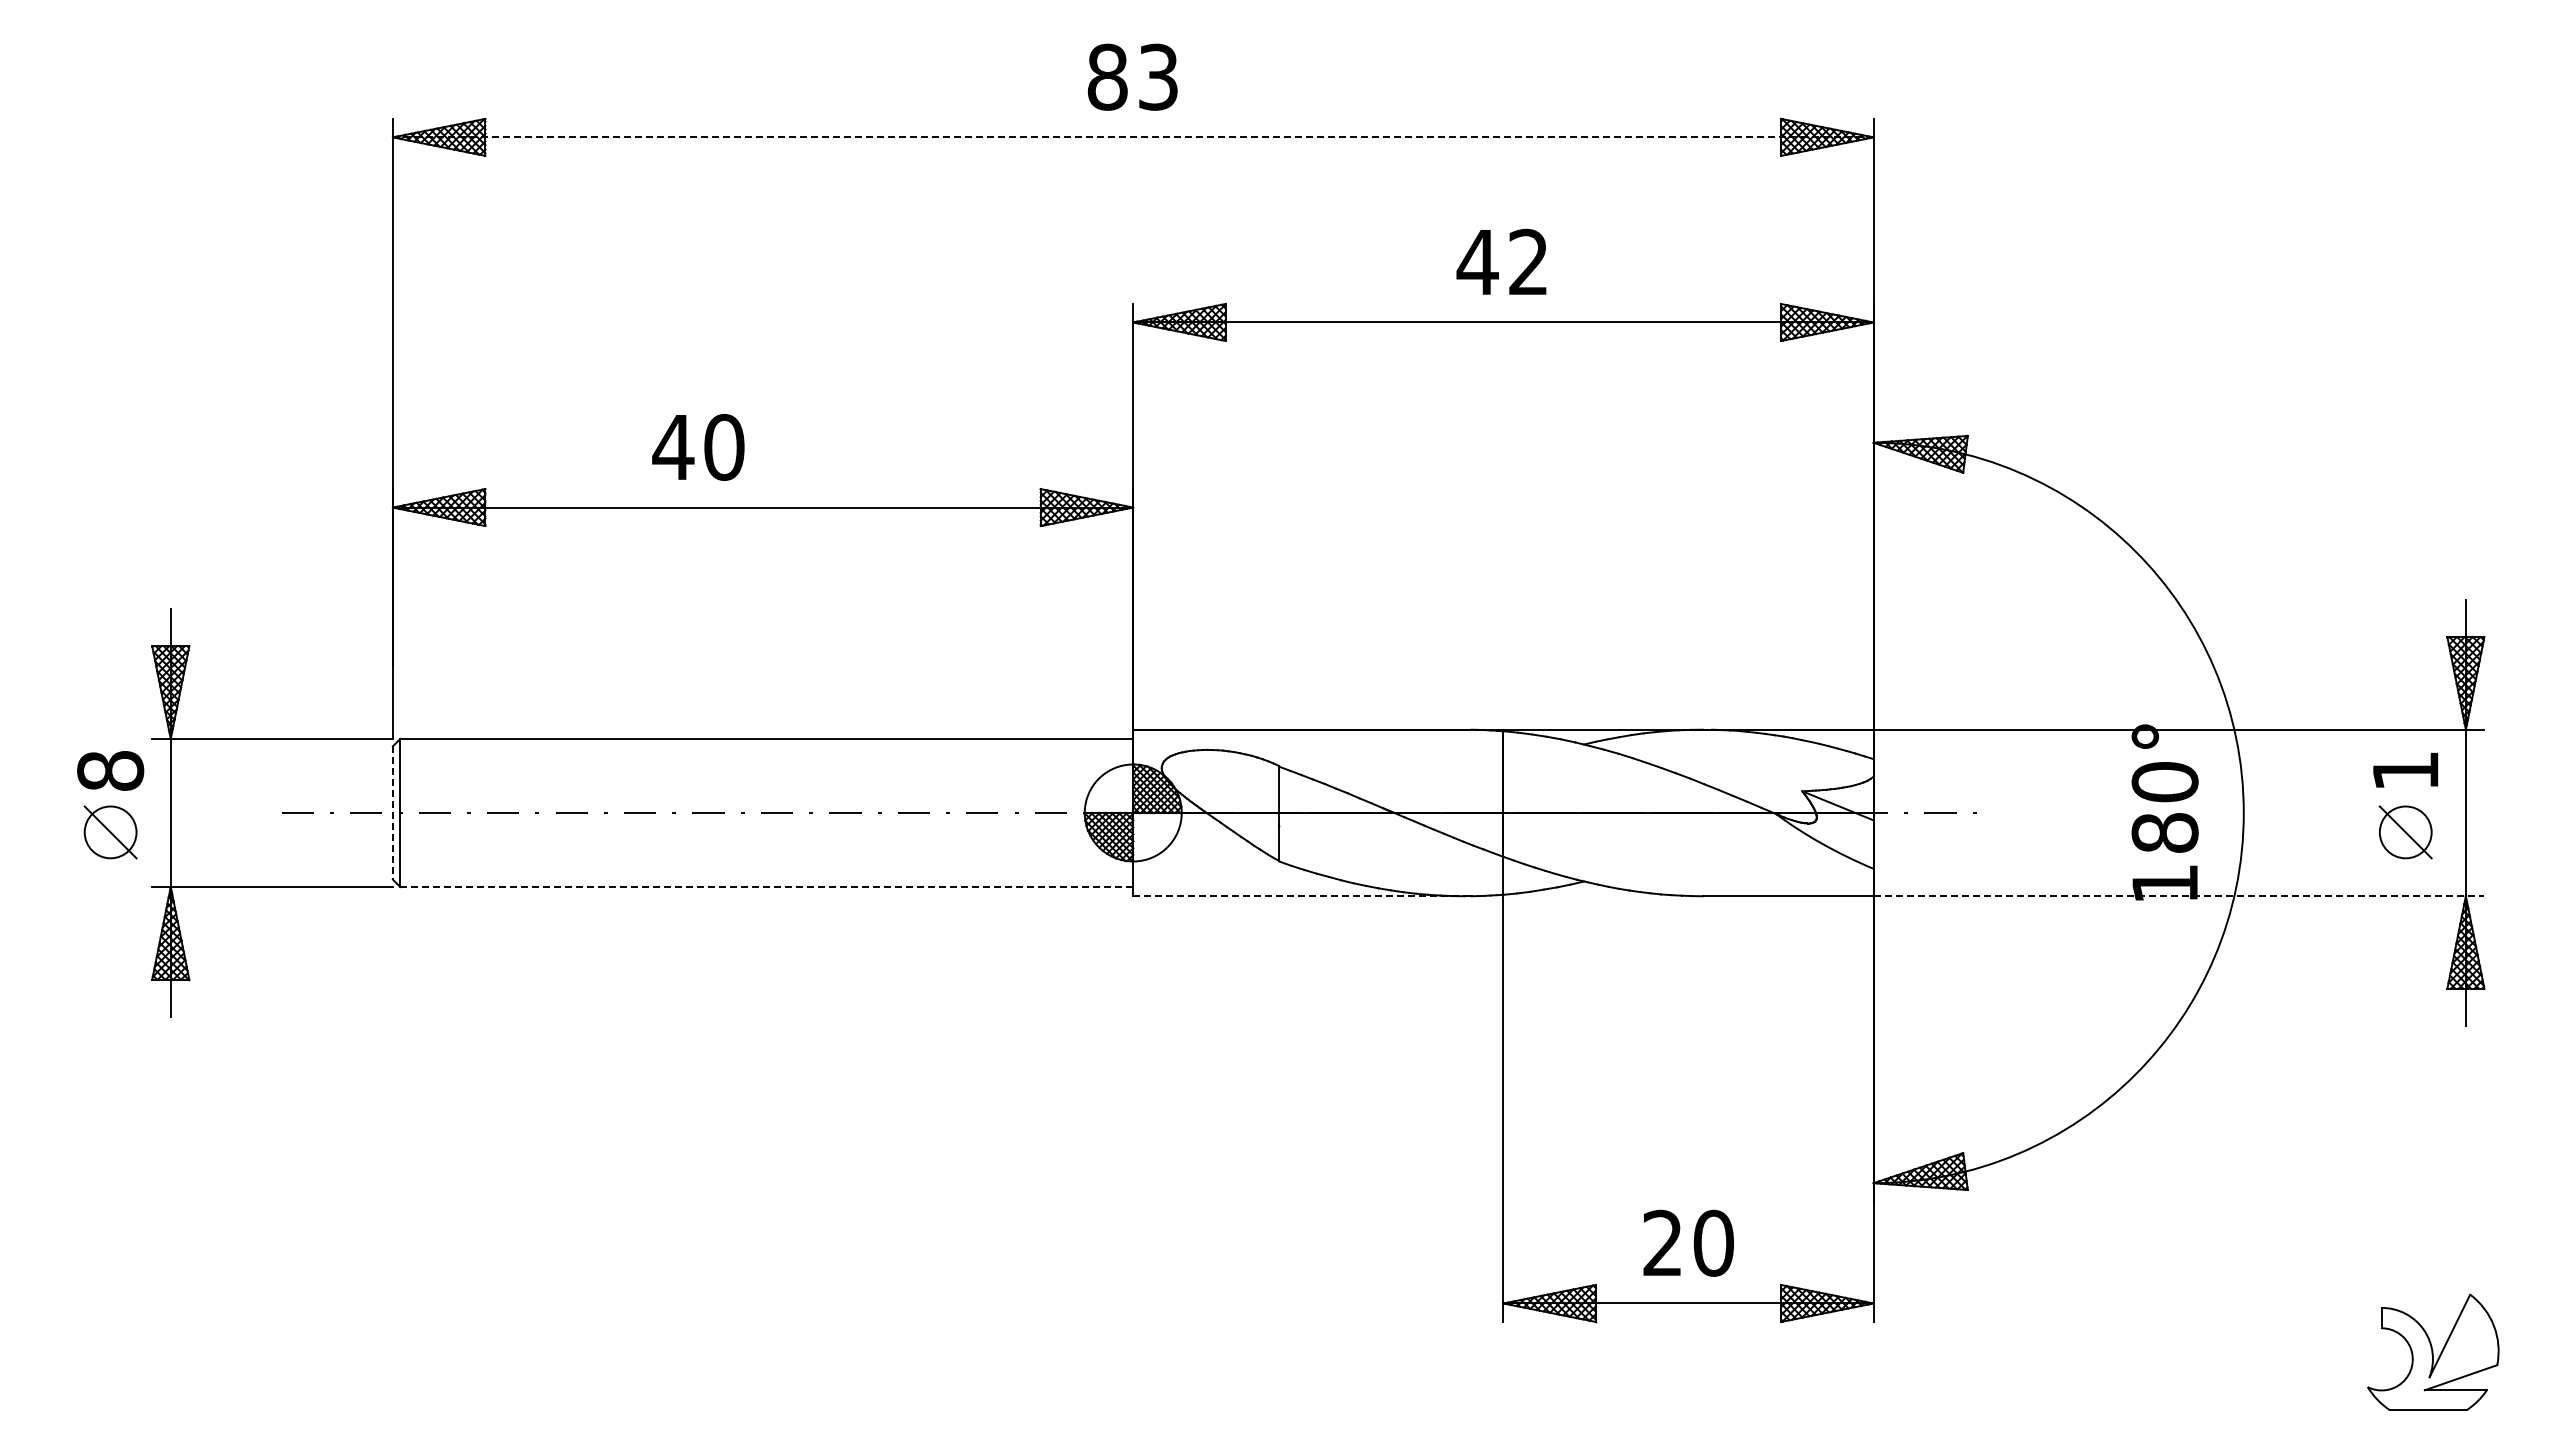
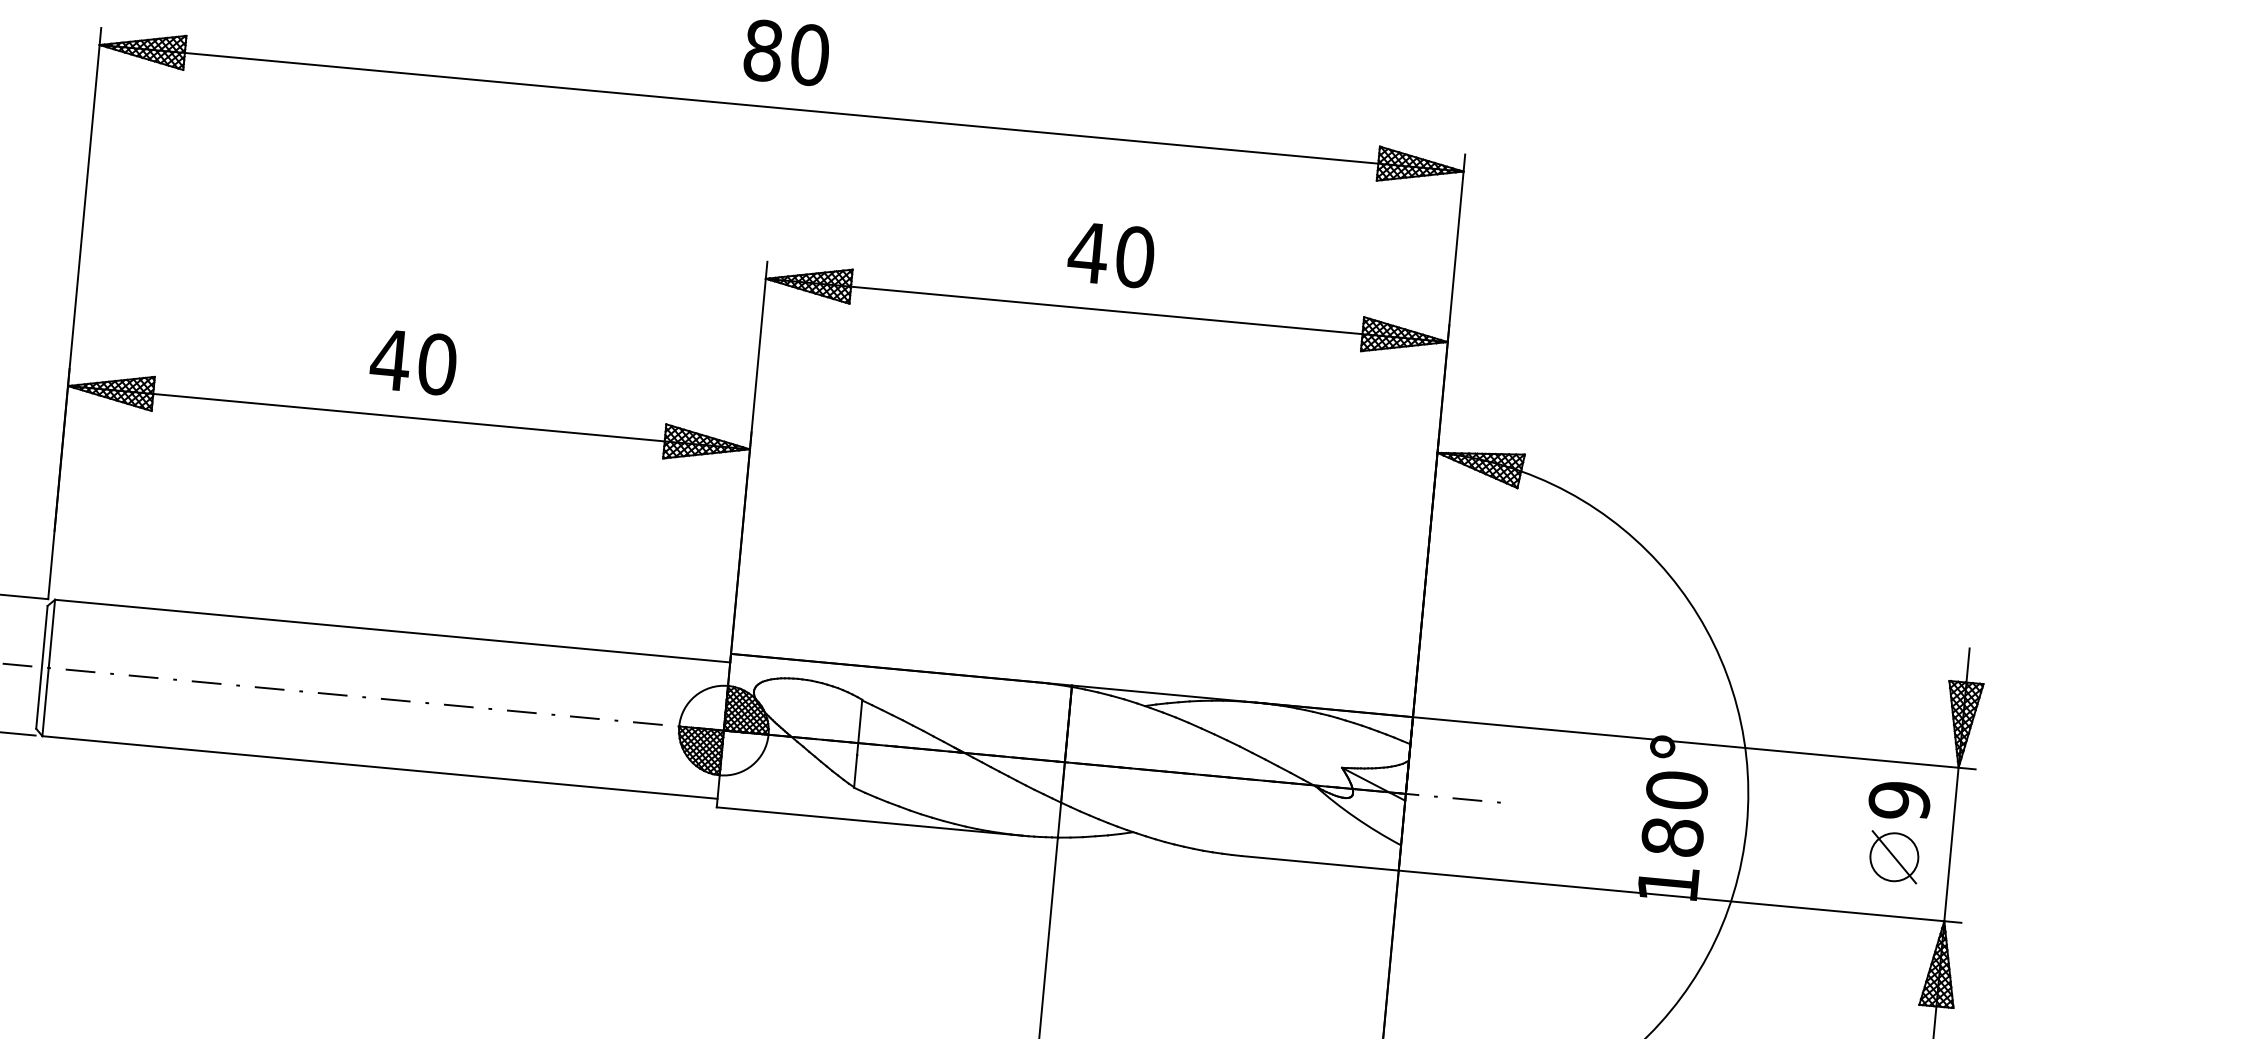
text: (1158, 76) -> (810, 54), 83 -> 80
line: (1133, 137) -> (781, 108), dashed -> solid
text: (1528, 261) -> (1135, 256), 42 -> 40
text: (698, 447) -> (413, 362), moved
text: (2405, 771) -> (1899, 801), 1 -> 9
line: (392, 812) -> (41, 666), dashed -> solid
line: (767, 887) -> (380, 768), dashed -> solid
line: (1299, 896) -> (869, 821), dashed -> solid
line: (2179, 896) -> (1680, 896), dashed -> solid

